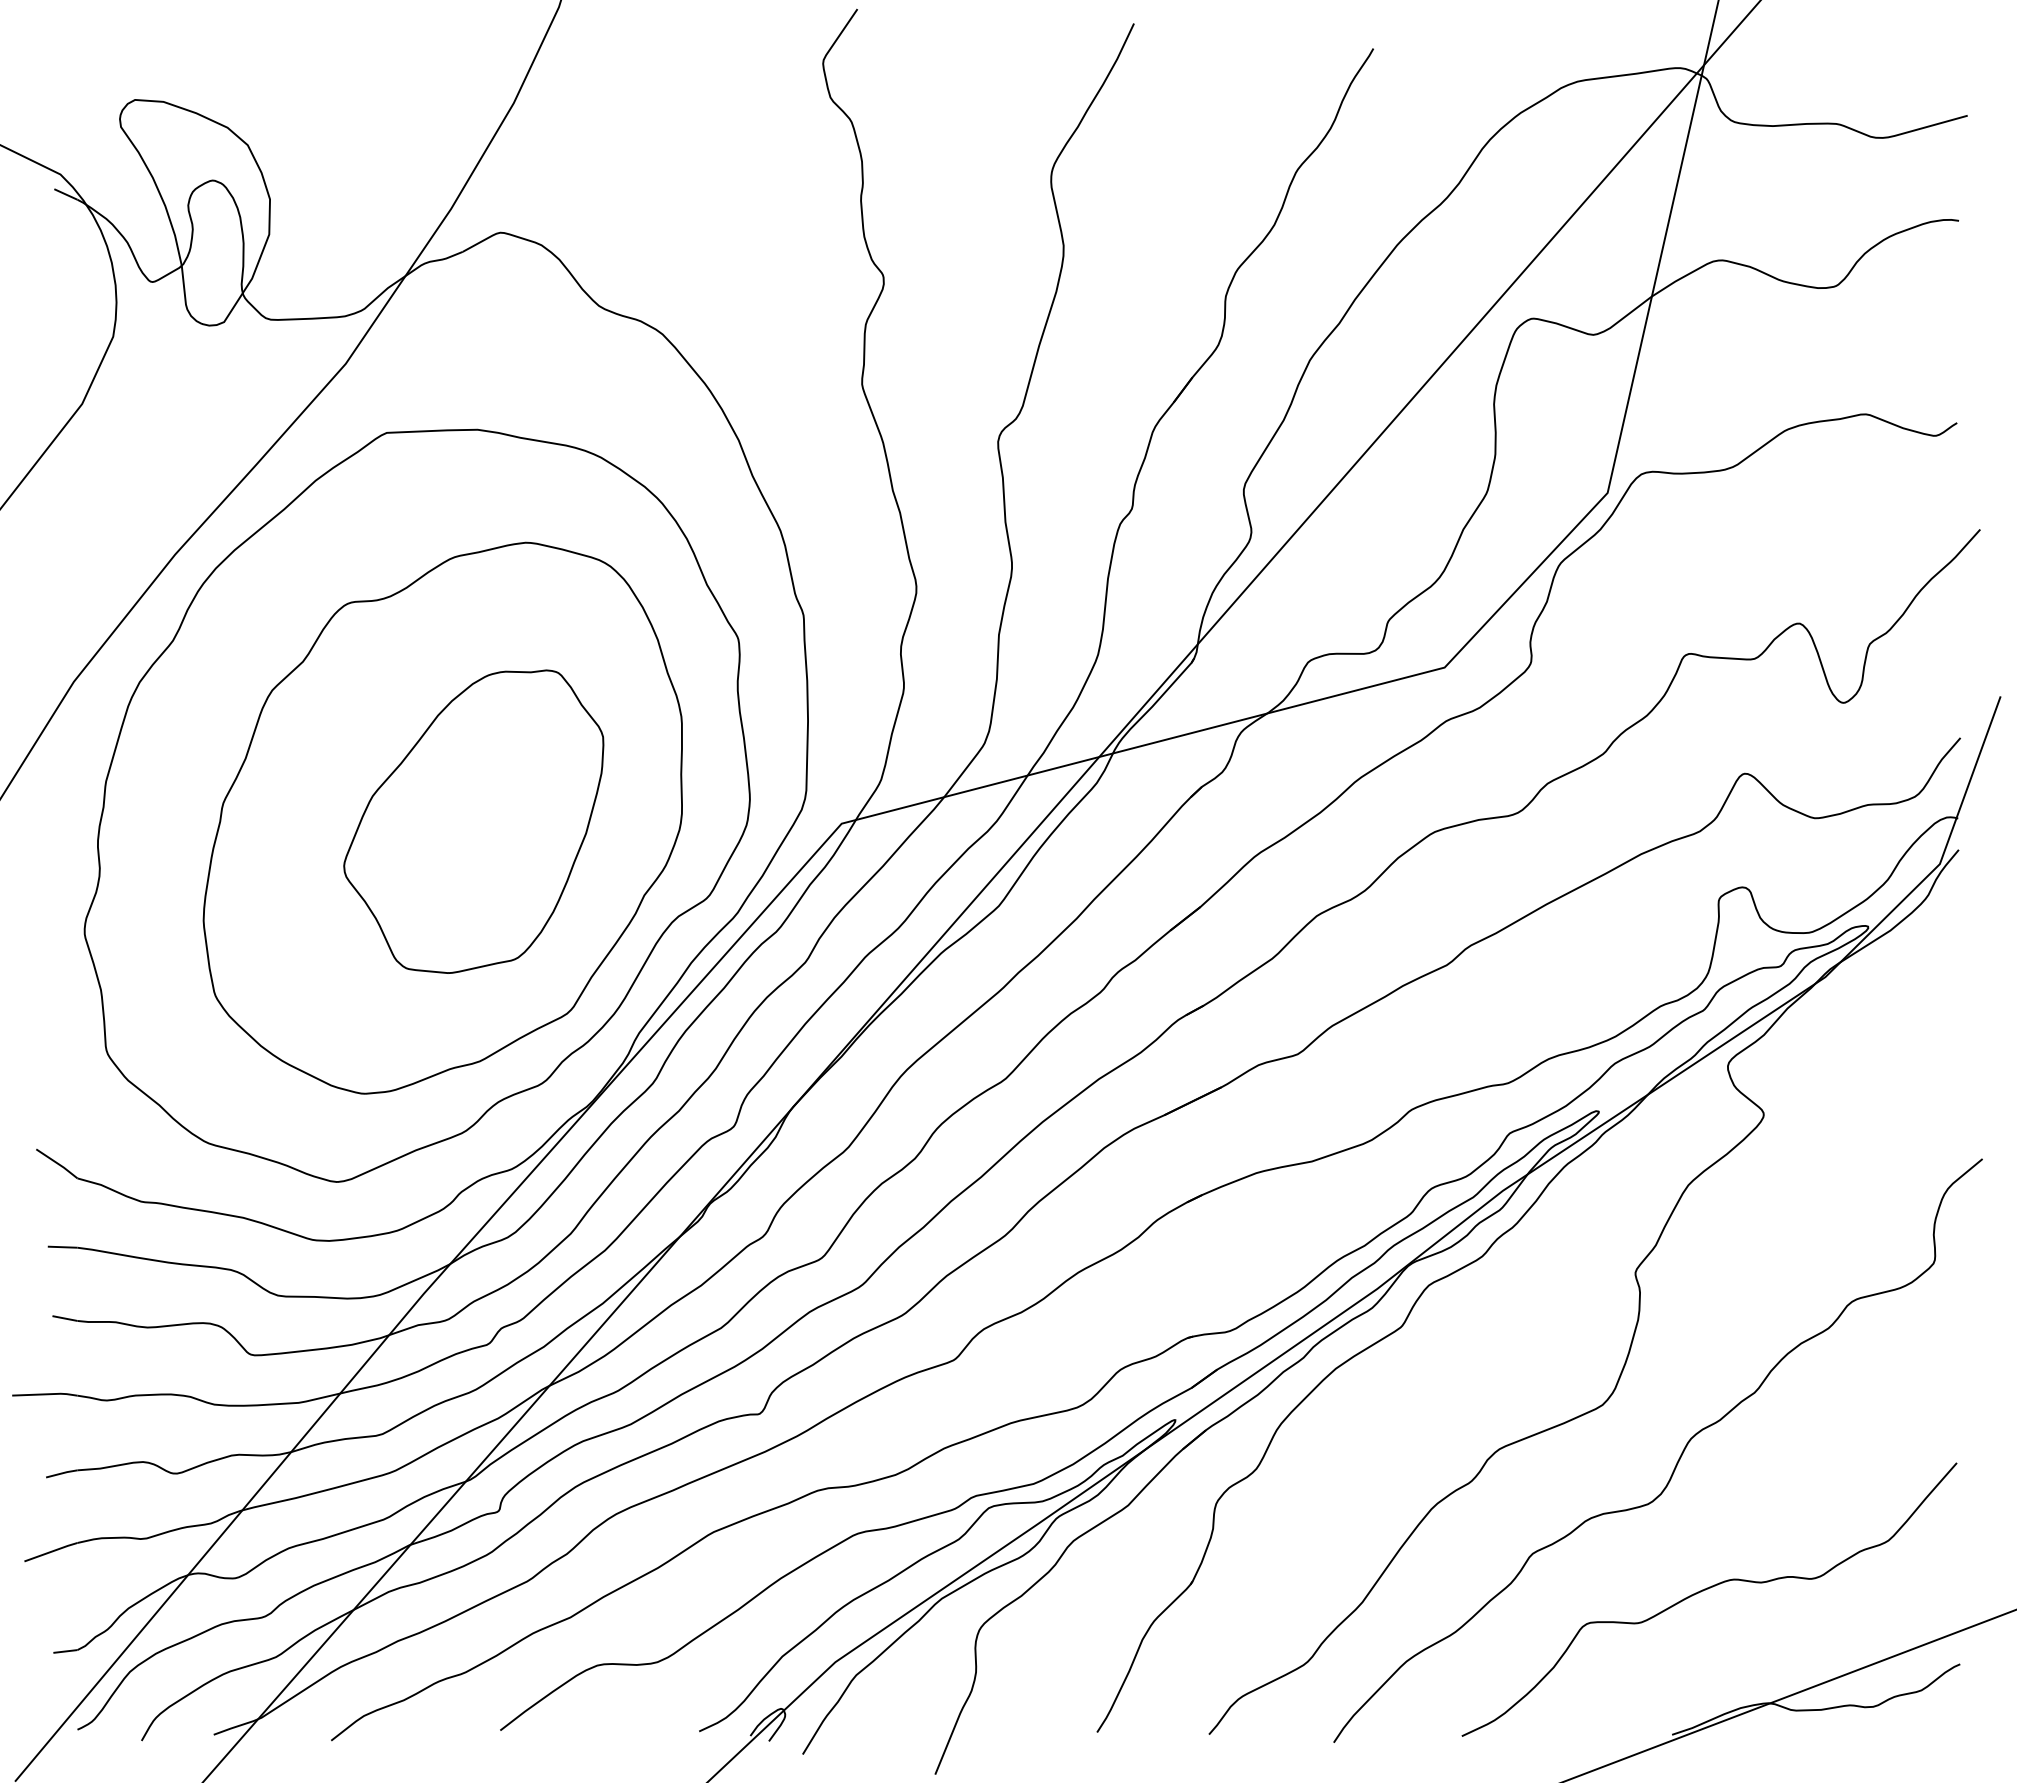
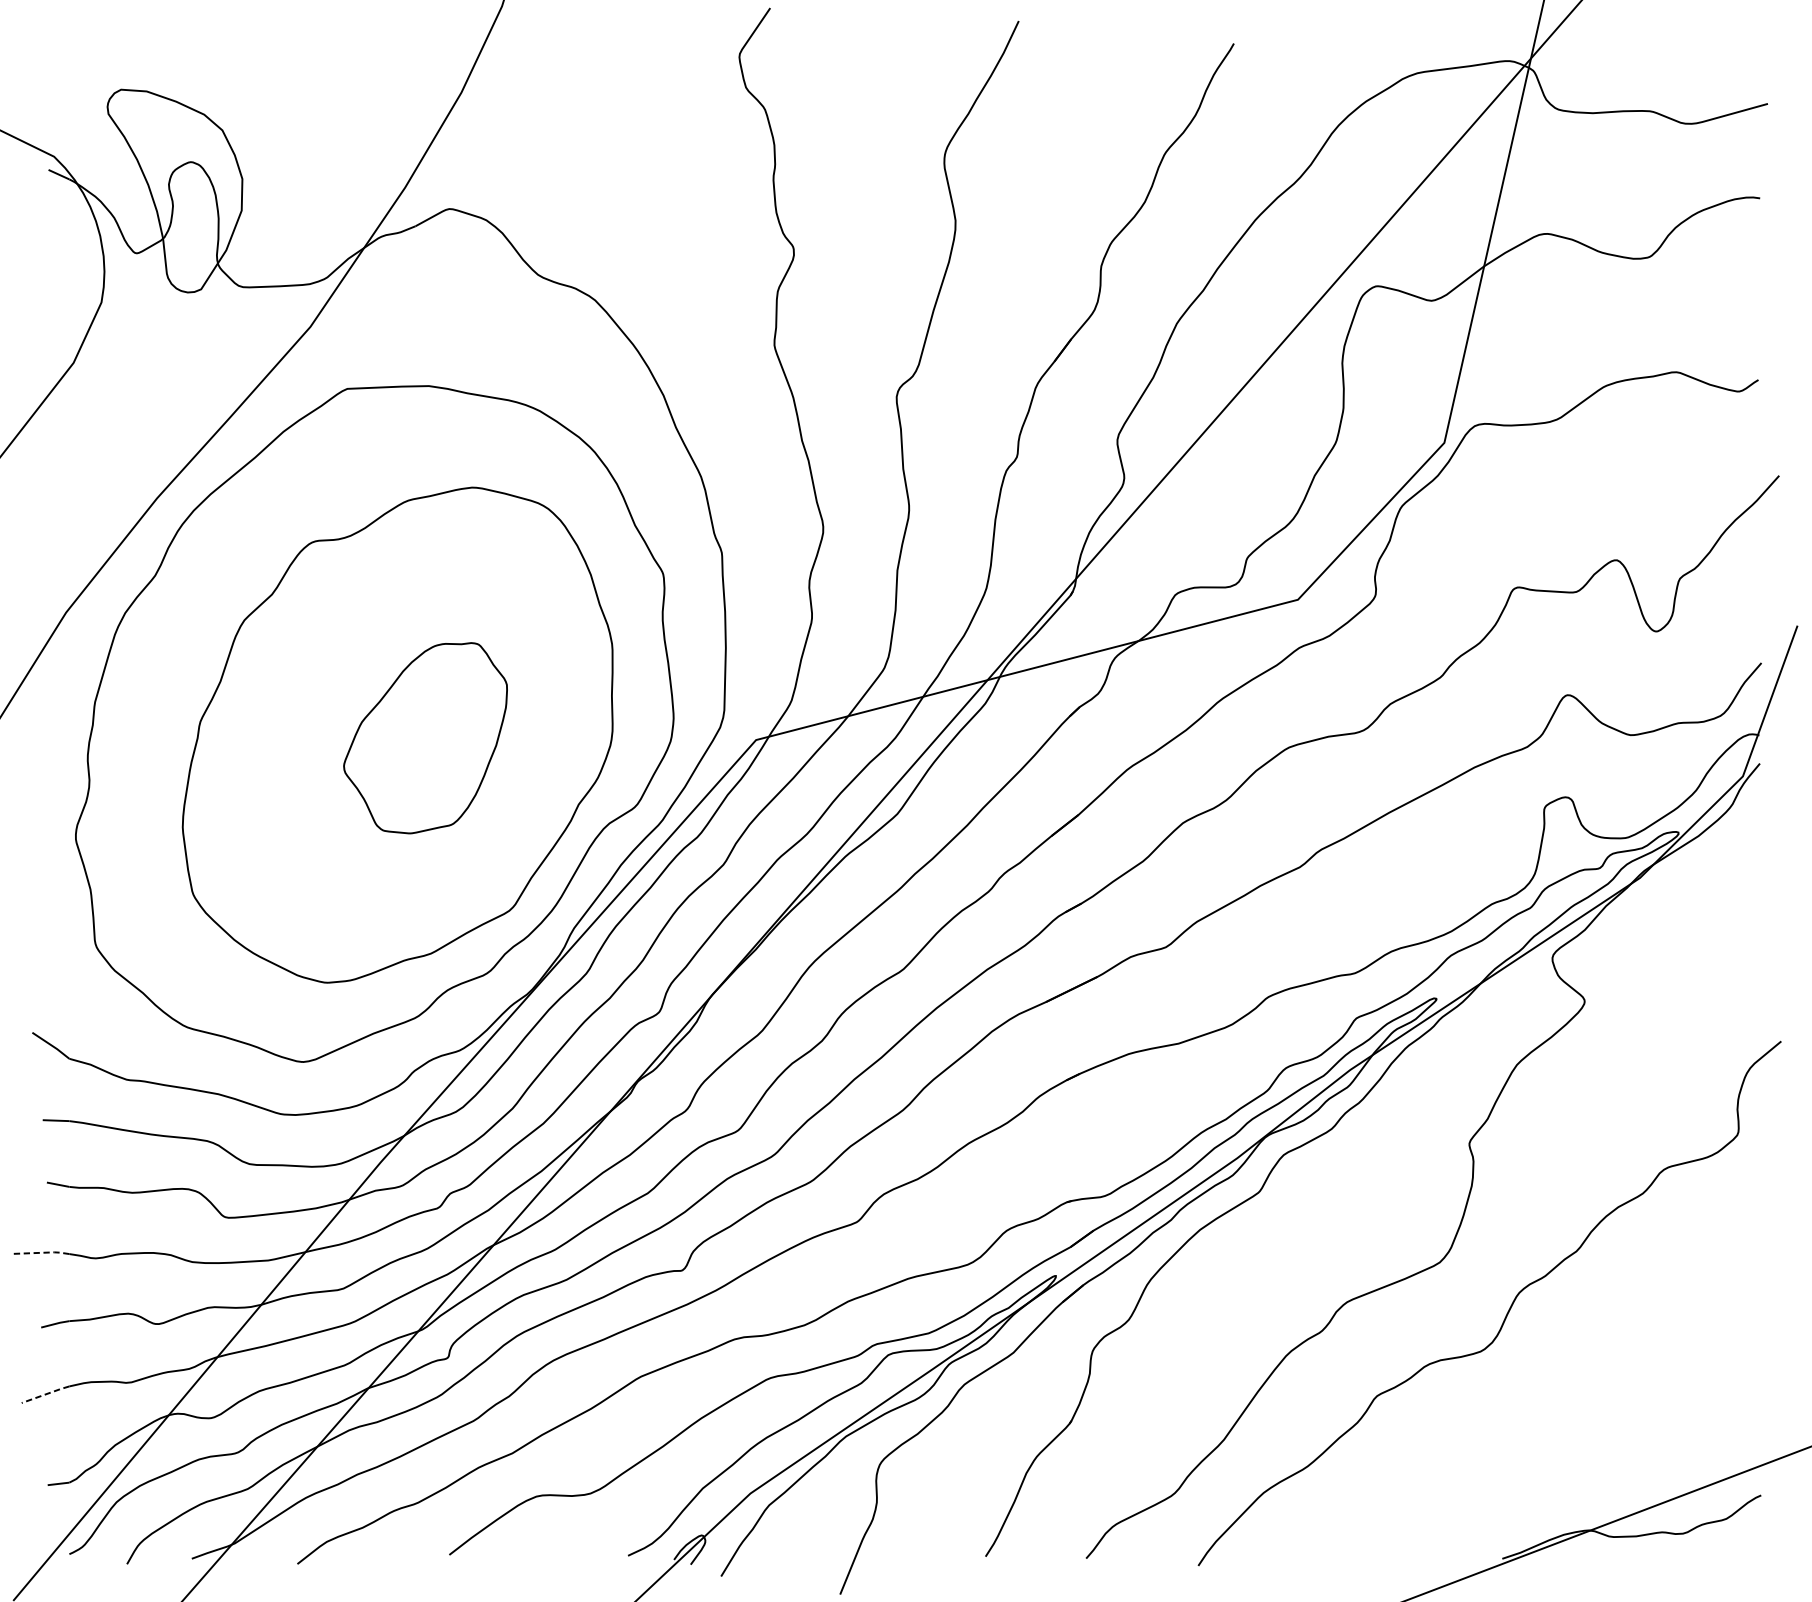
part: (473, 821) -> (425, 738), size x0.7
line: (45, 1394) -> (40, 1252), solid -> dashed
line: (51, 1551) -> (46, 1394), solid -> dashed
curve: (1705, 1590) -> (1532, 1429), removed

